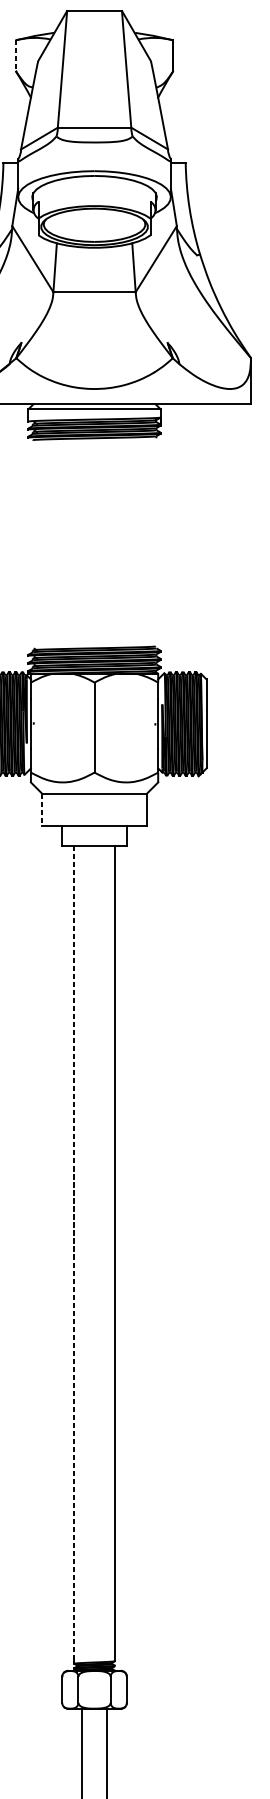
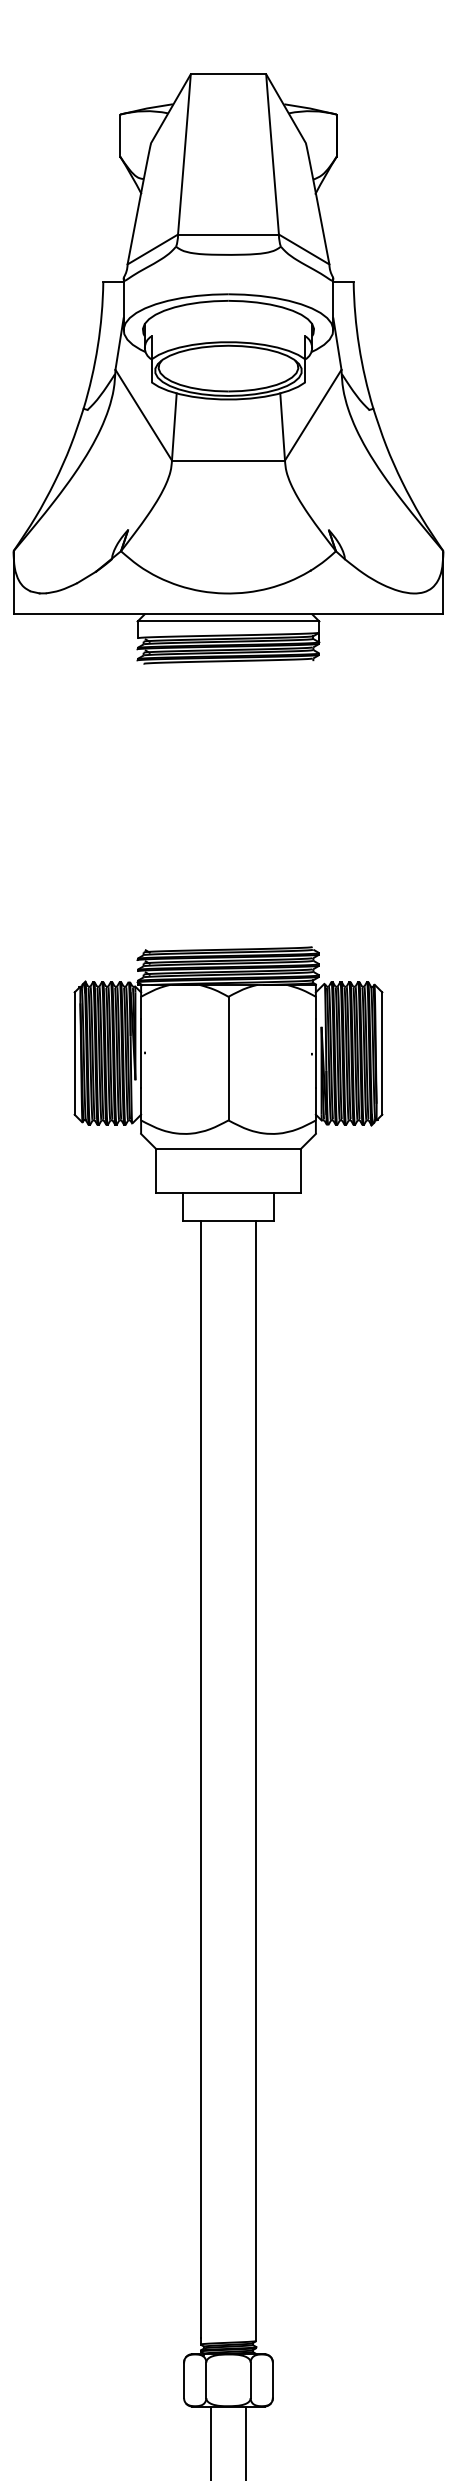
line: (15, 55) -> (120, 135), dashed -> solid
line: (42, 809) -> (156, 1171), dashed -> solid
line: (74, 1252) -> (200, 1779), dashed -> solid

